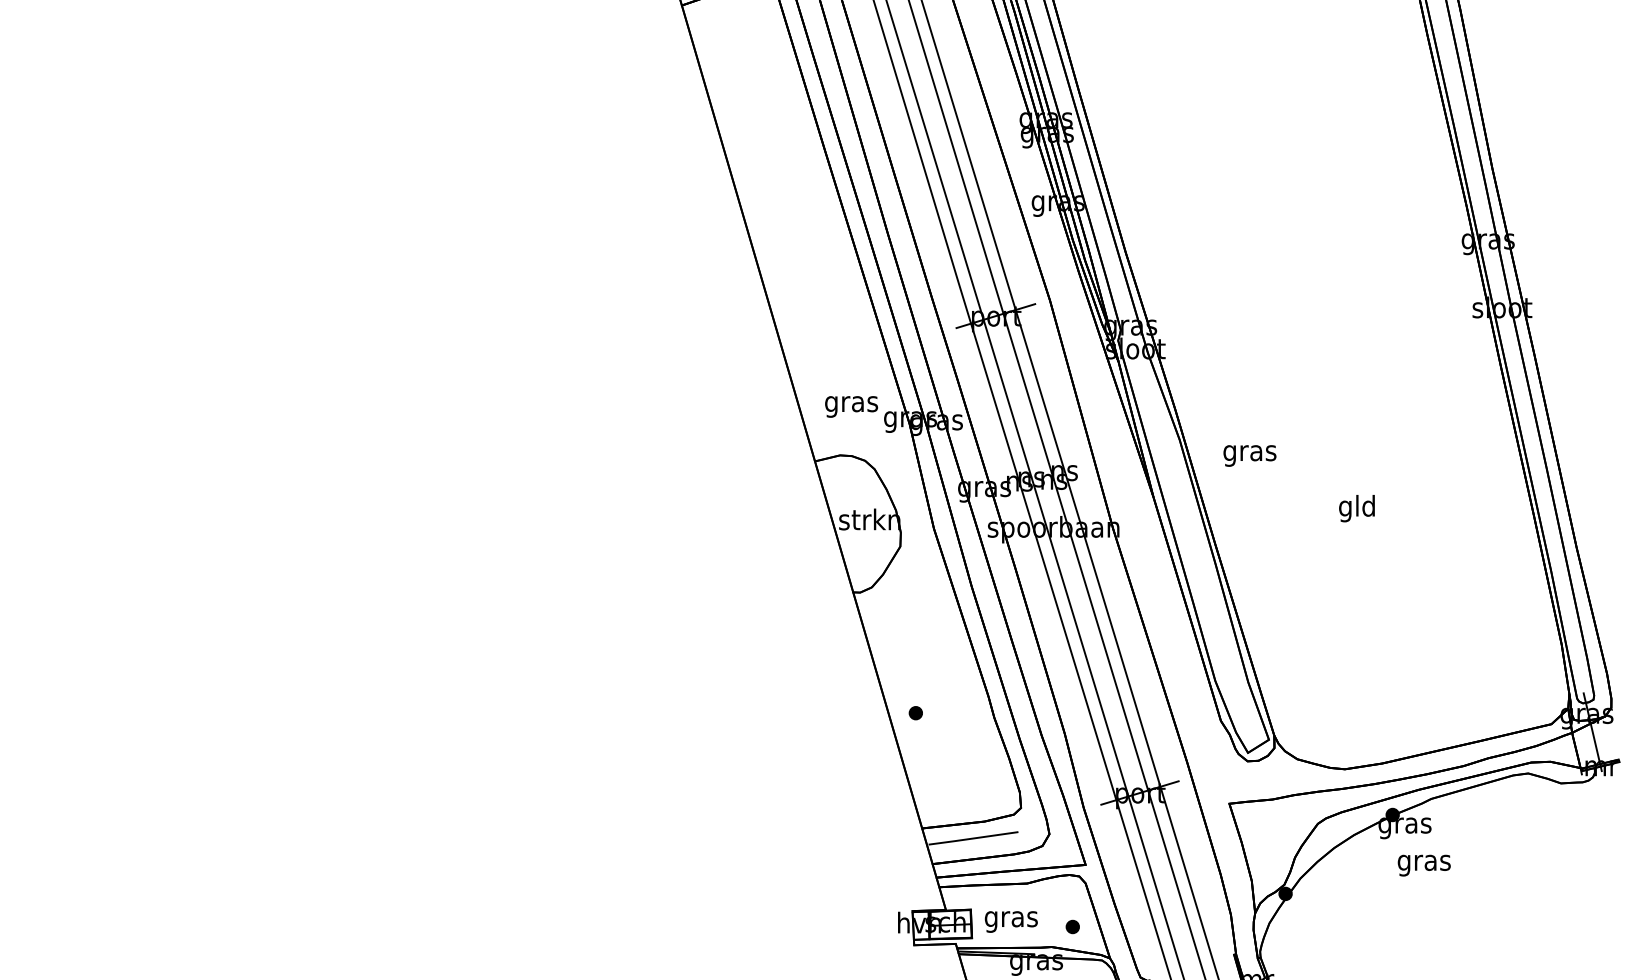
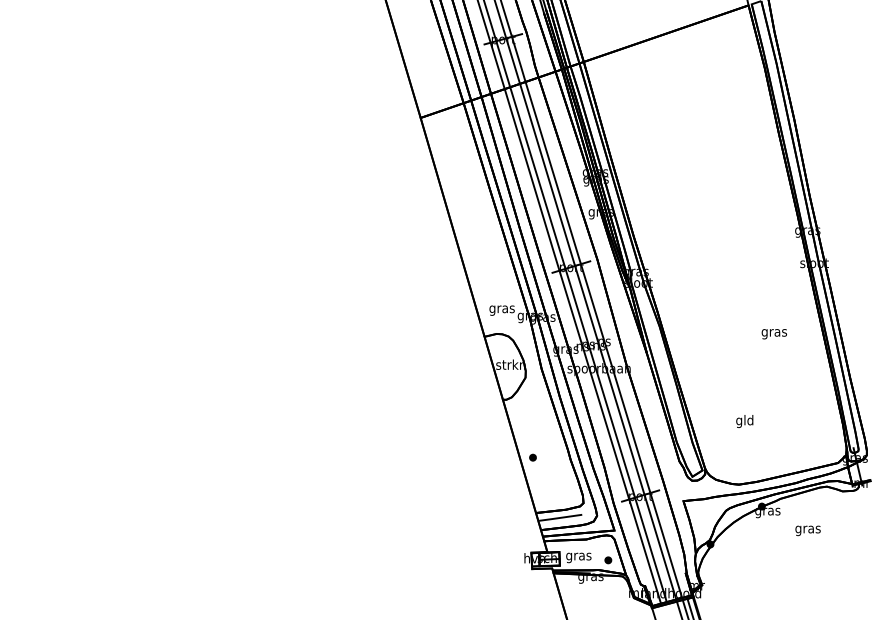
text: (1248, 456) -> (773, 334), moved
text: (1356, 508) -> (744, 421), moved
text: (1423, 864) -> (807, 530), moved

